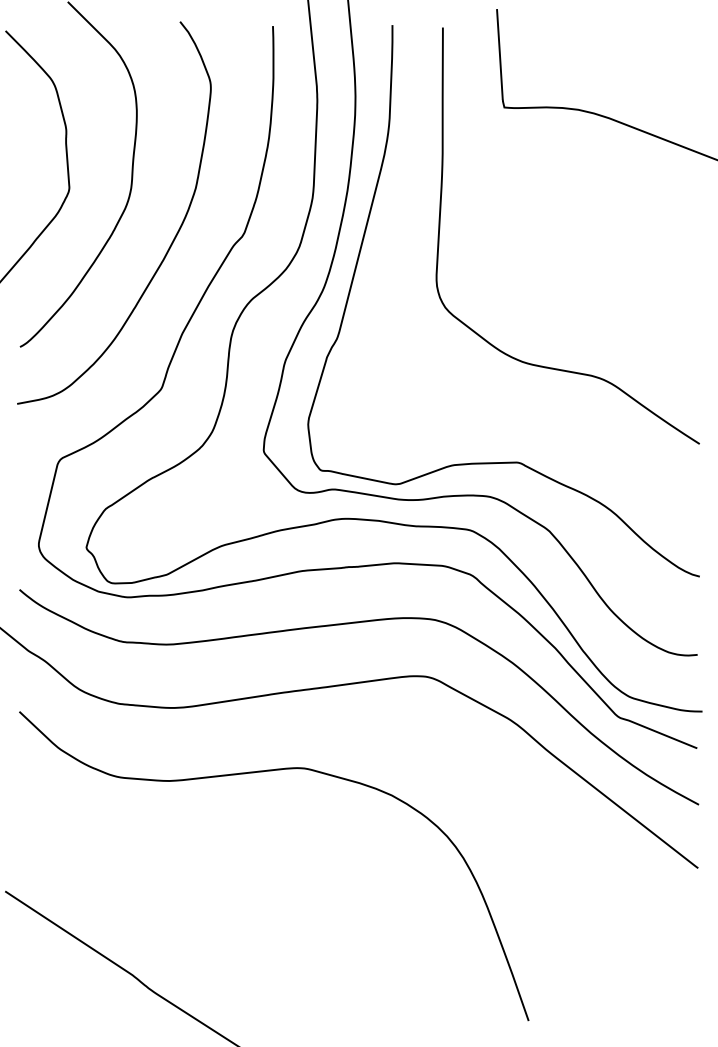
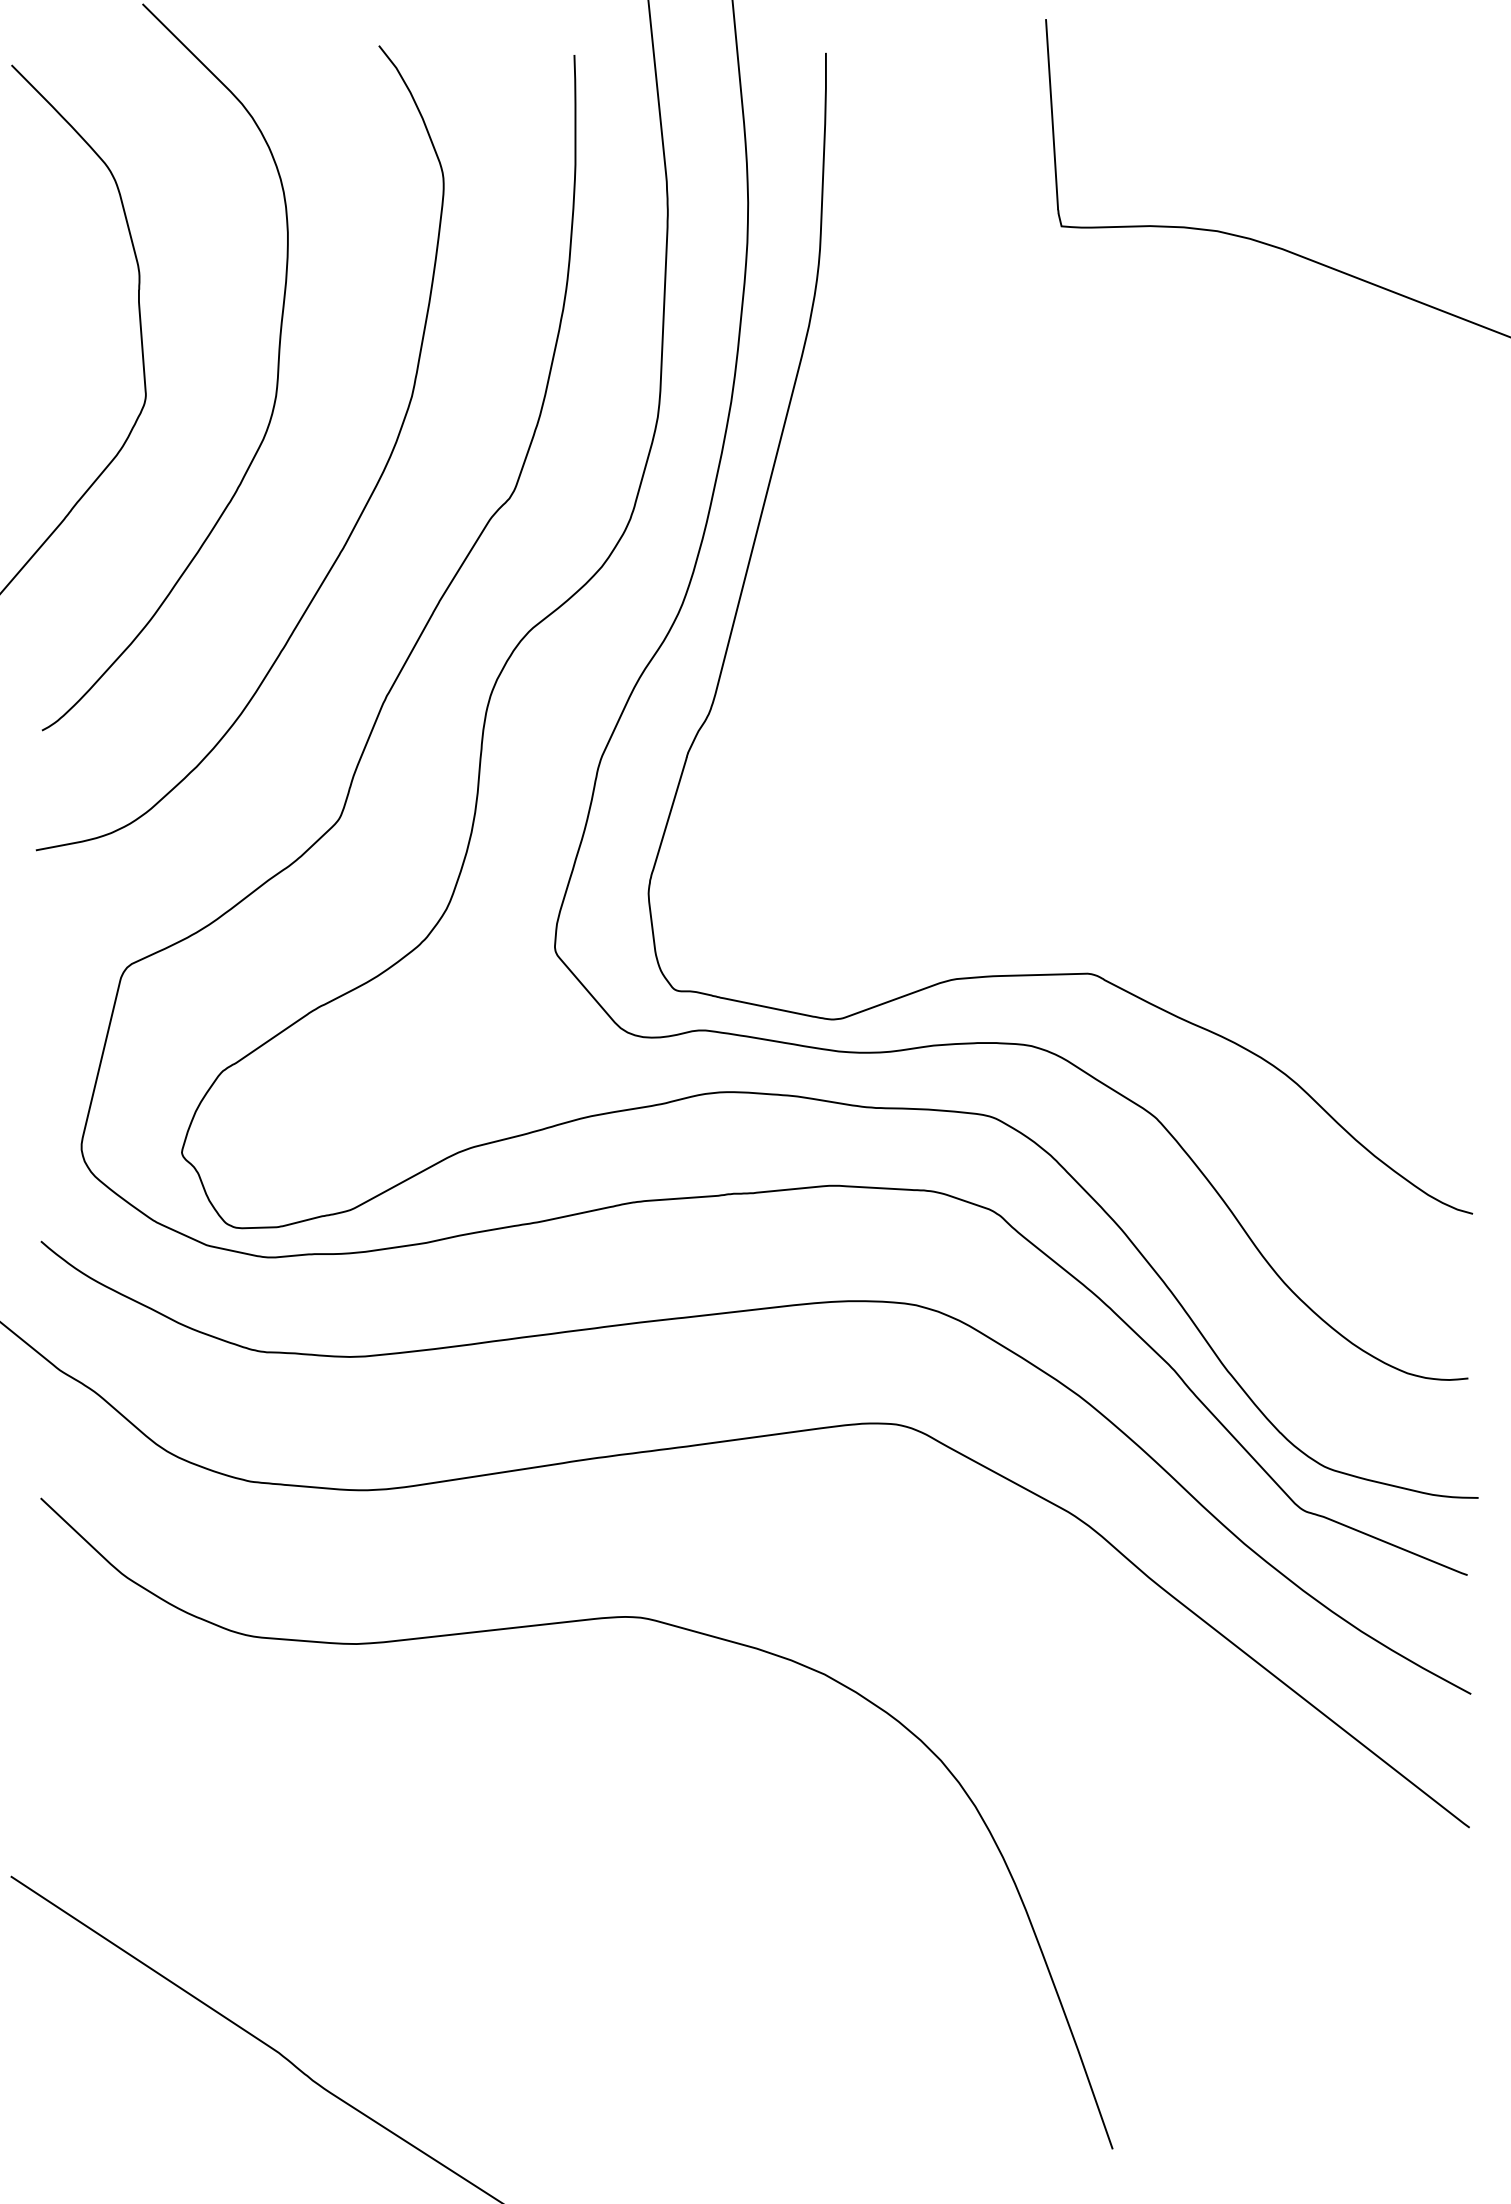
curve: (440, 229) -> (927, 483), removed

